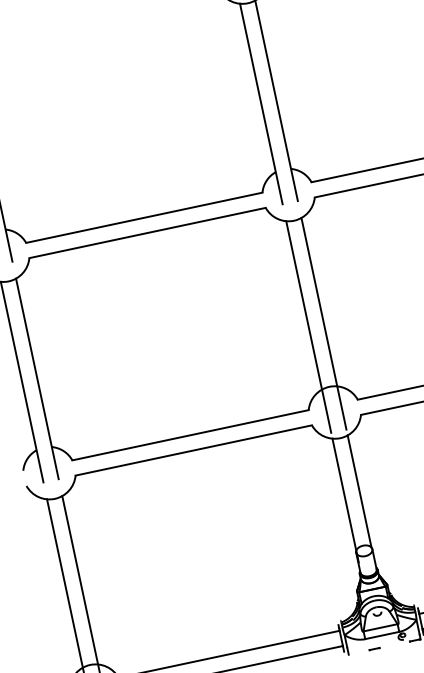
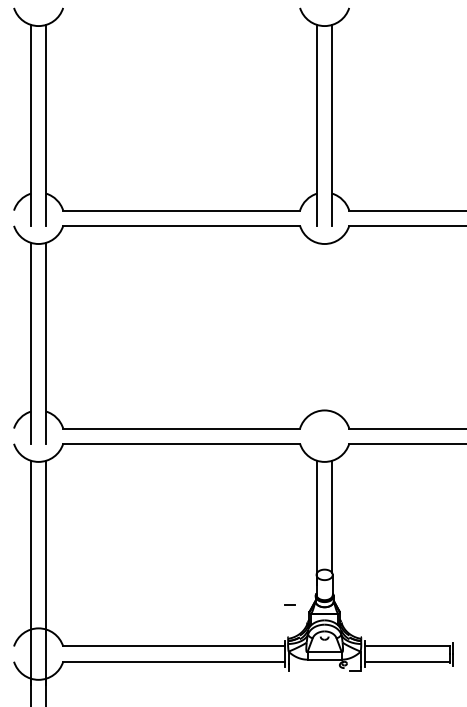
line: (324, 323) -> (332, 348), removed
line: (309, 326) -> (317, 348), removed
line: (374, 648) -> (289, 604), moved

